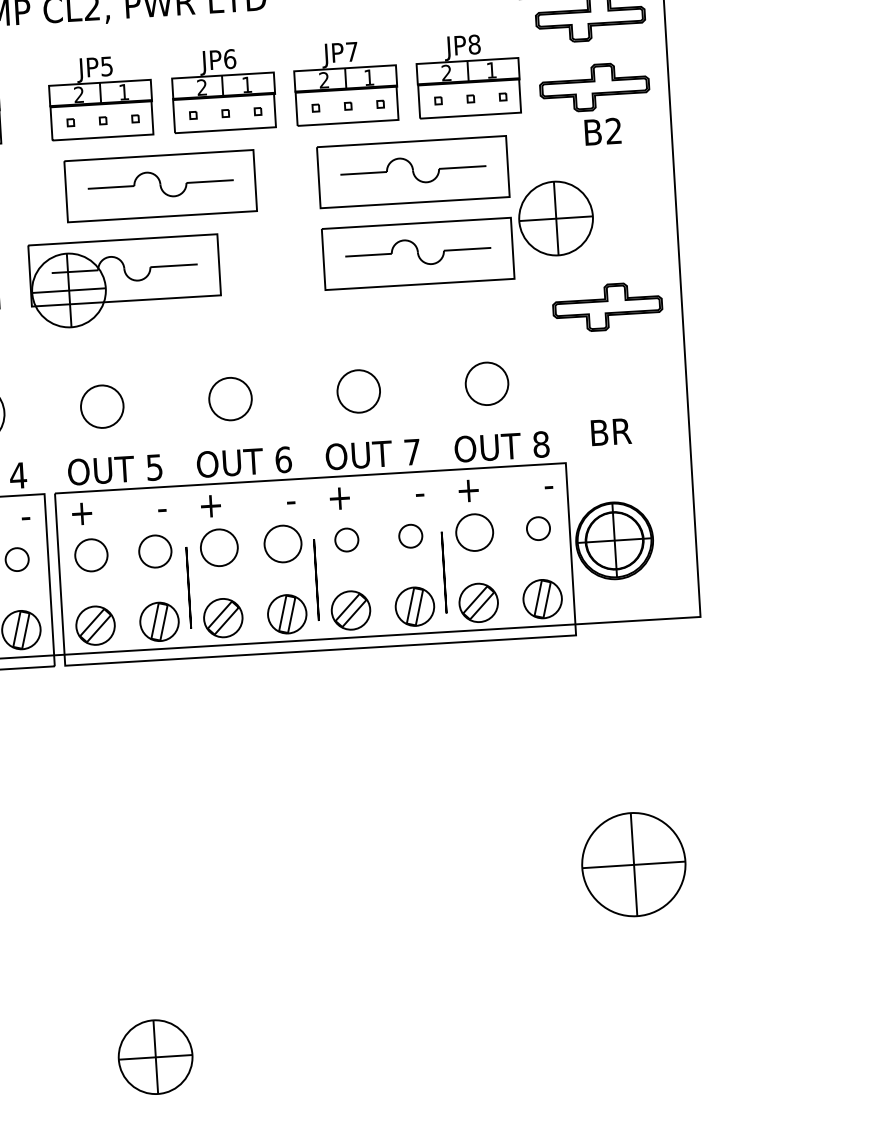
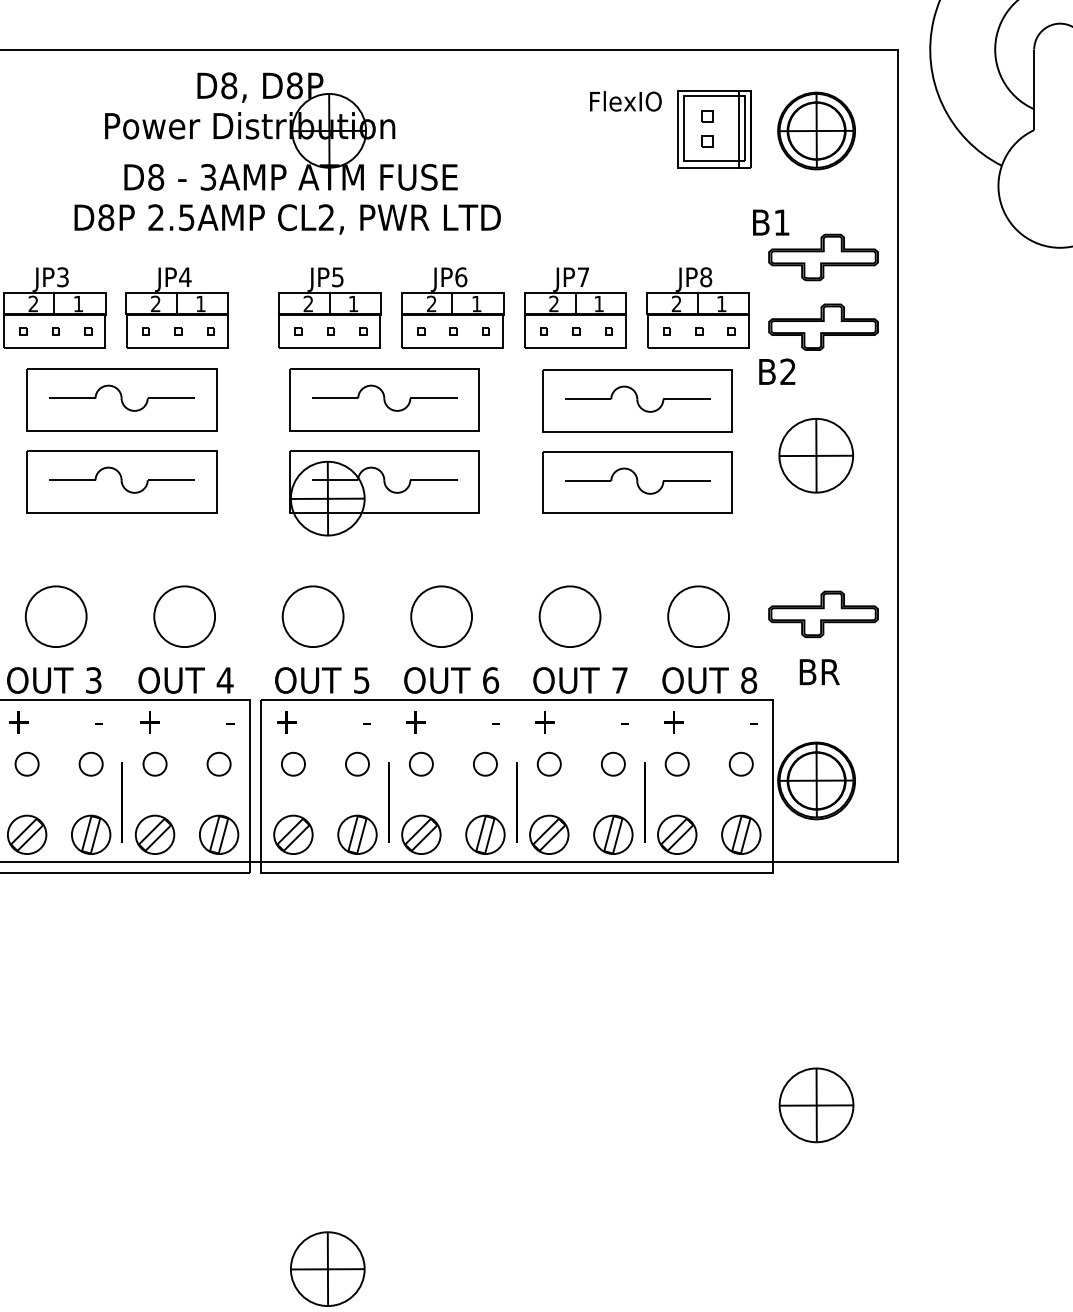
text: (603, 131) -> (777, 371), moved
part: (556, 218) -> (816, 455), moved
part: (125, 281) -> (384, 493), moved
part: (607, 307) -> (823, 614), moved
part: (486, 383) -> (698, 616), size x1.43
part: (358, 391) -> (569, 616), size x1.43
part: (230, 398) -> (441, 616), size x1.43
part: (101, 406) -> (312, 616), size x1.43
part: (473, 531) -> (676, 763), size x0.62
part: (283, 543) -> (485, 763), size x0.62
part: (218, 546) -> (420, 763), size x0.62
part: (155, 550) -> (357, 763), size x0.71
part: (91, 554) -> (293, 763), size x0.71
part: (633, 864) -> (816, 1105), size x0.71

